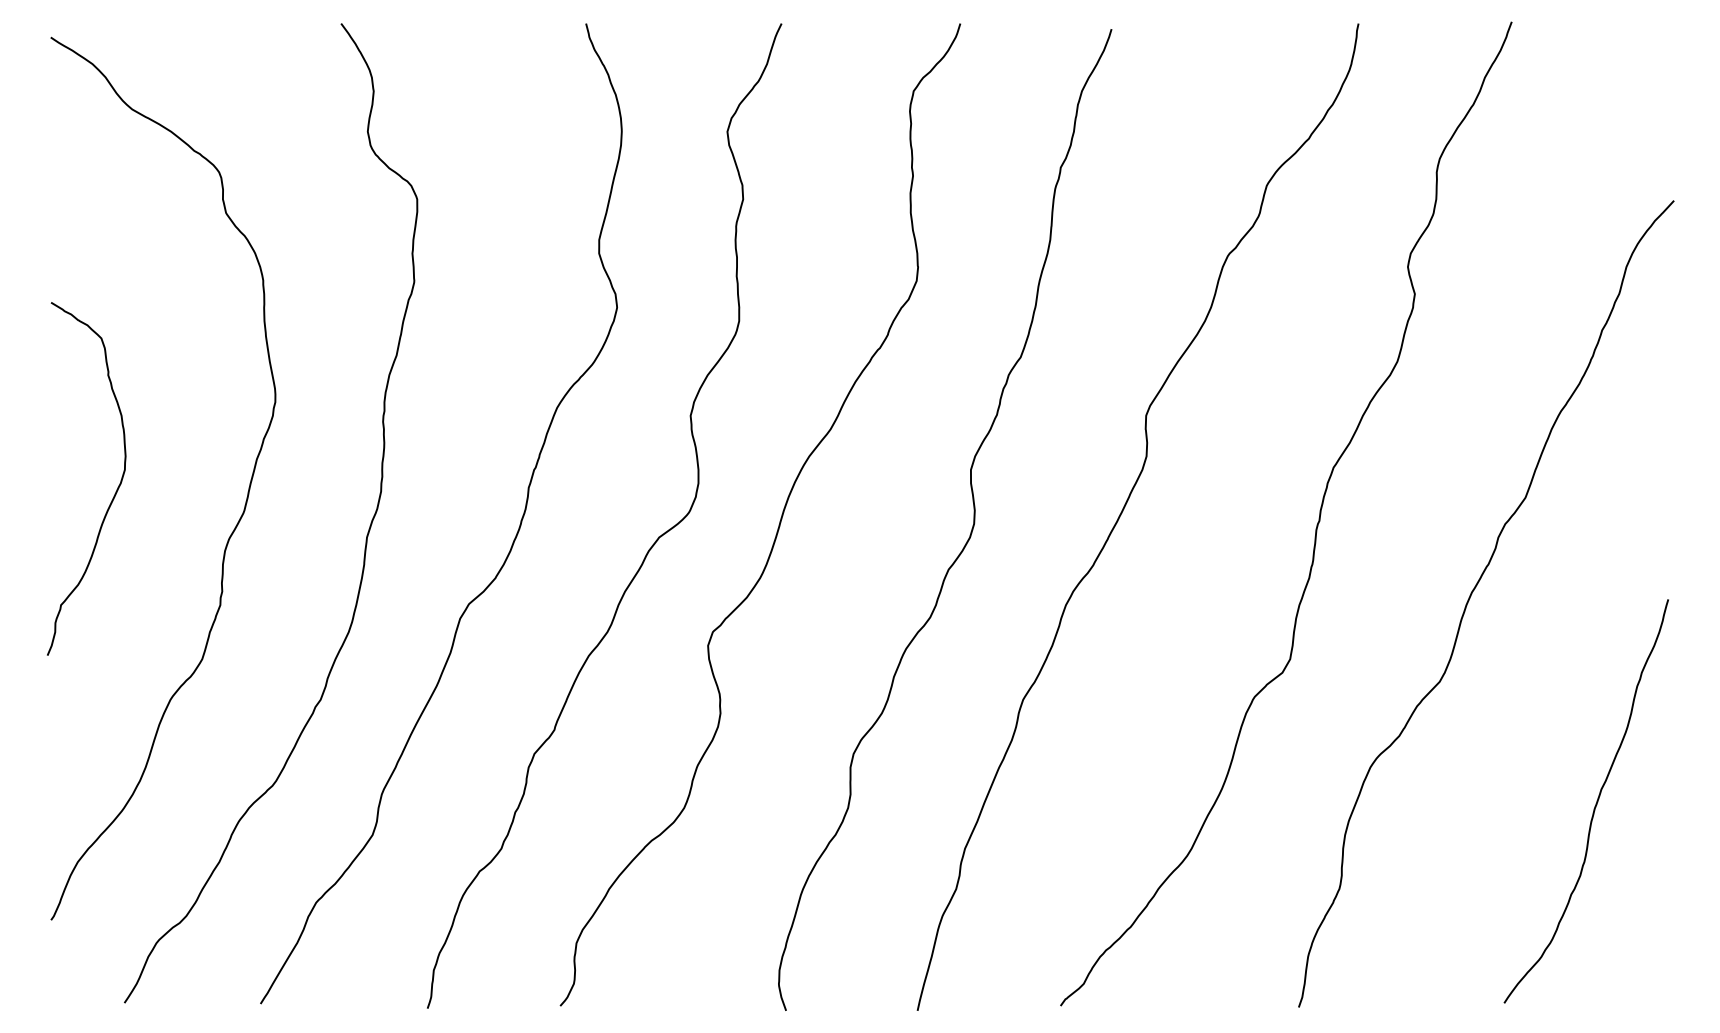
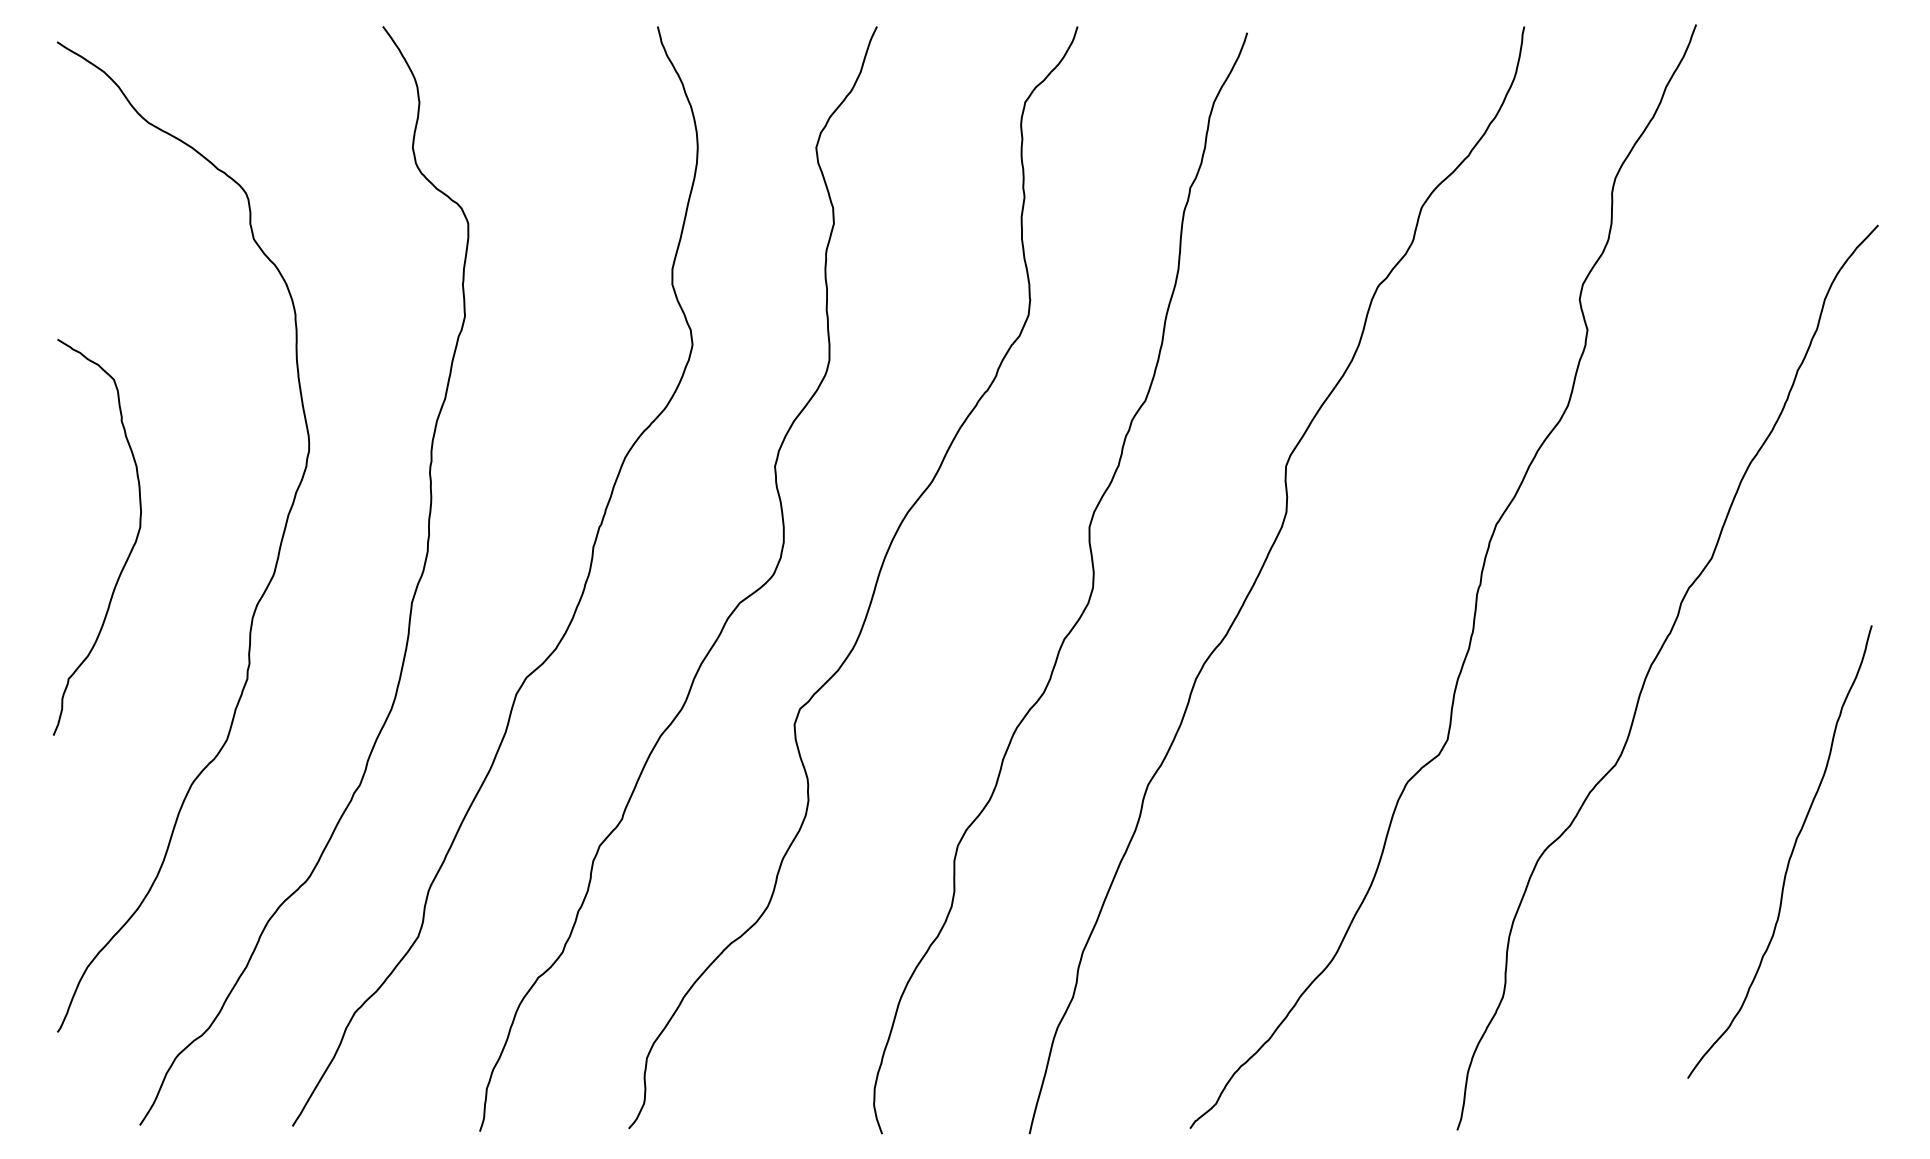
curve: (1595, 803) -> (1790, 854), moved

